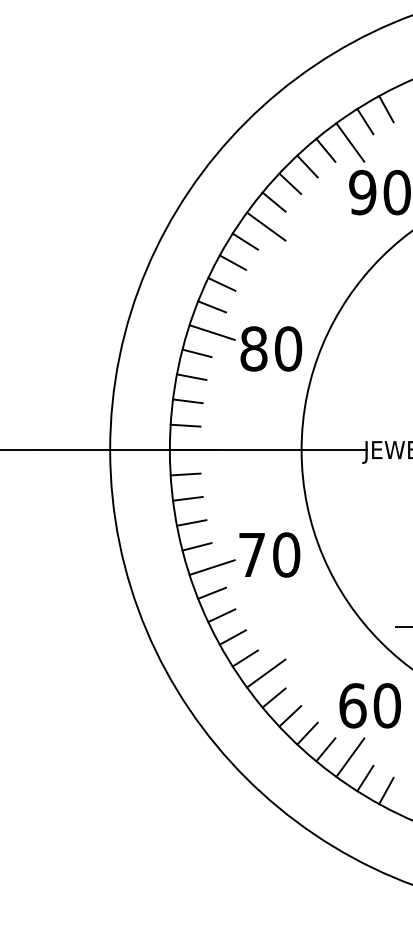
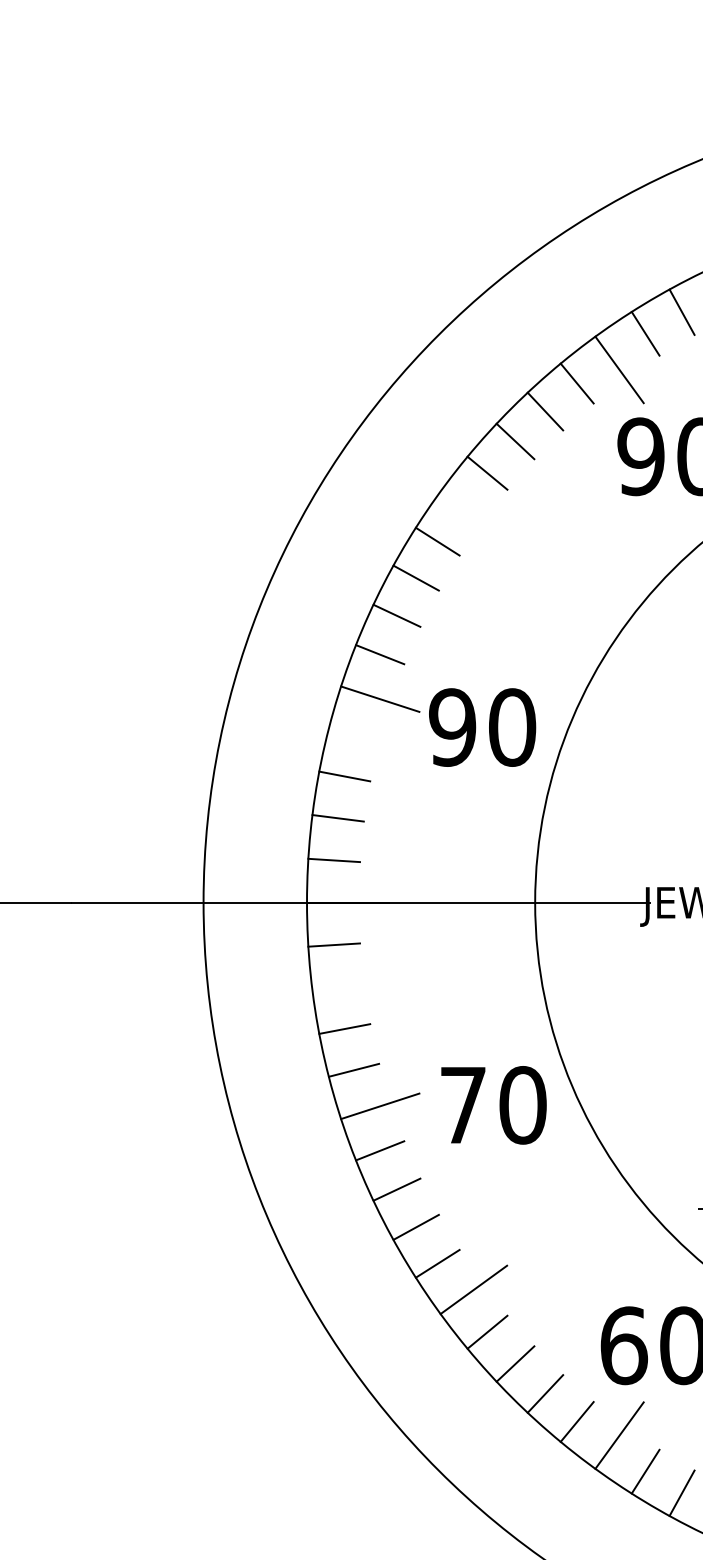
line: (266, 226) -> (474, 515), removed
text: (253, 348) -> (451, 726), 80 -> 90
line: (196, 353) -> (353, 735), removed
line: (187, 498) -> (337, 986), removed
text: (269, 554) -> (493, 1104), moved

